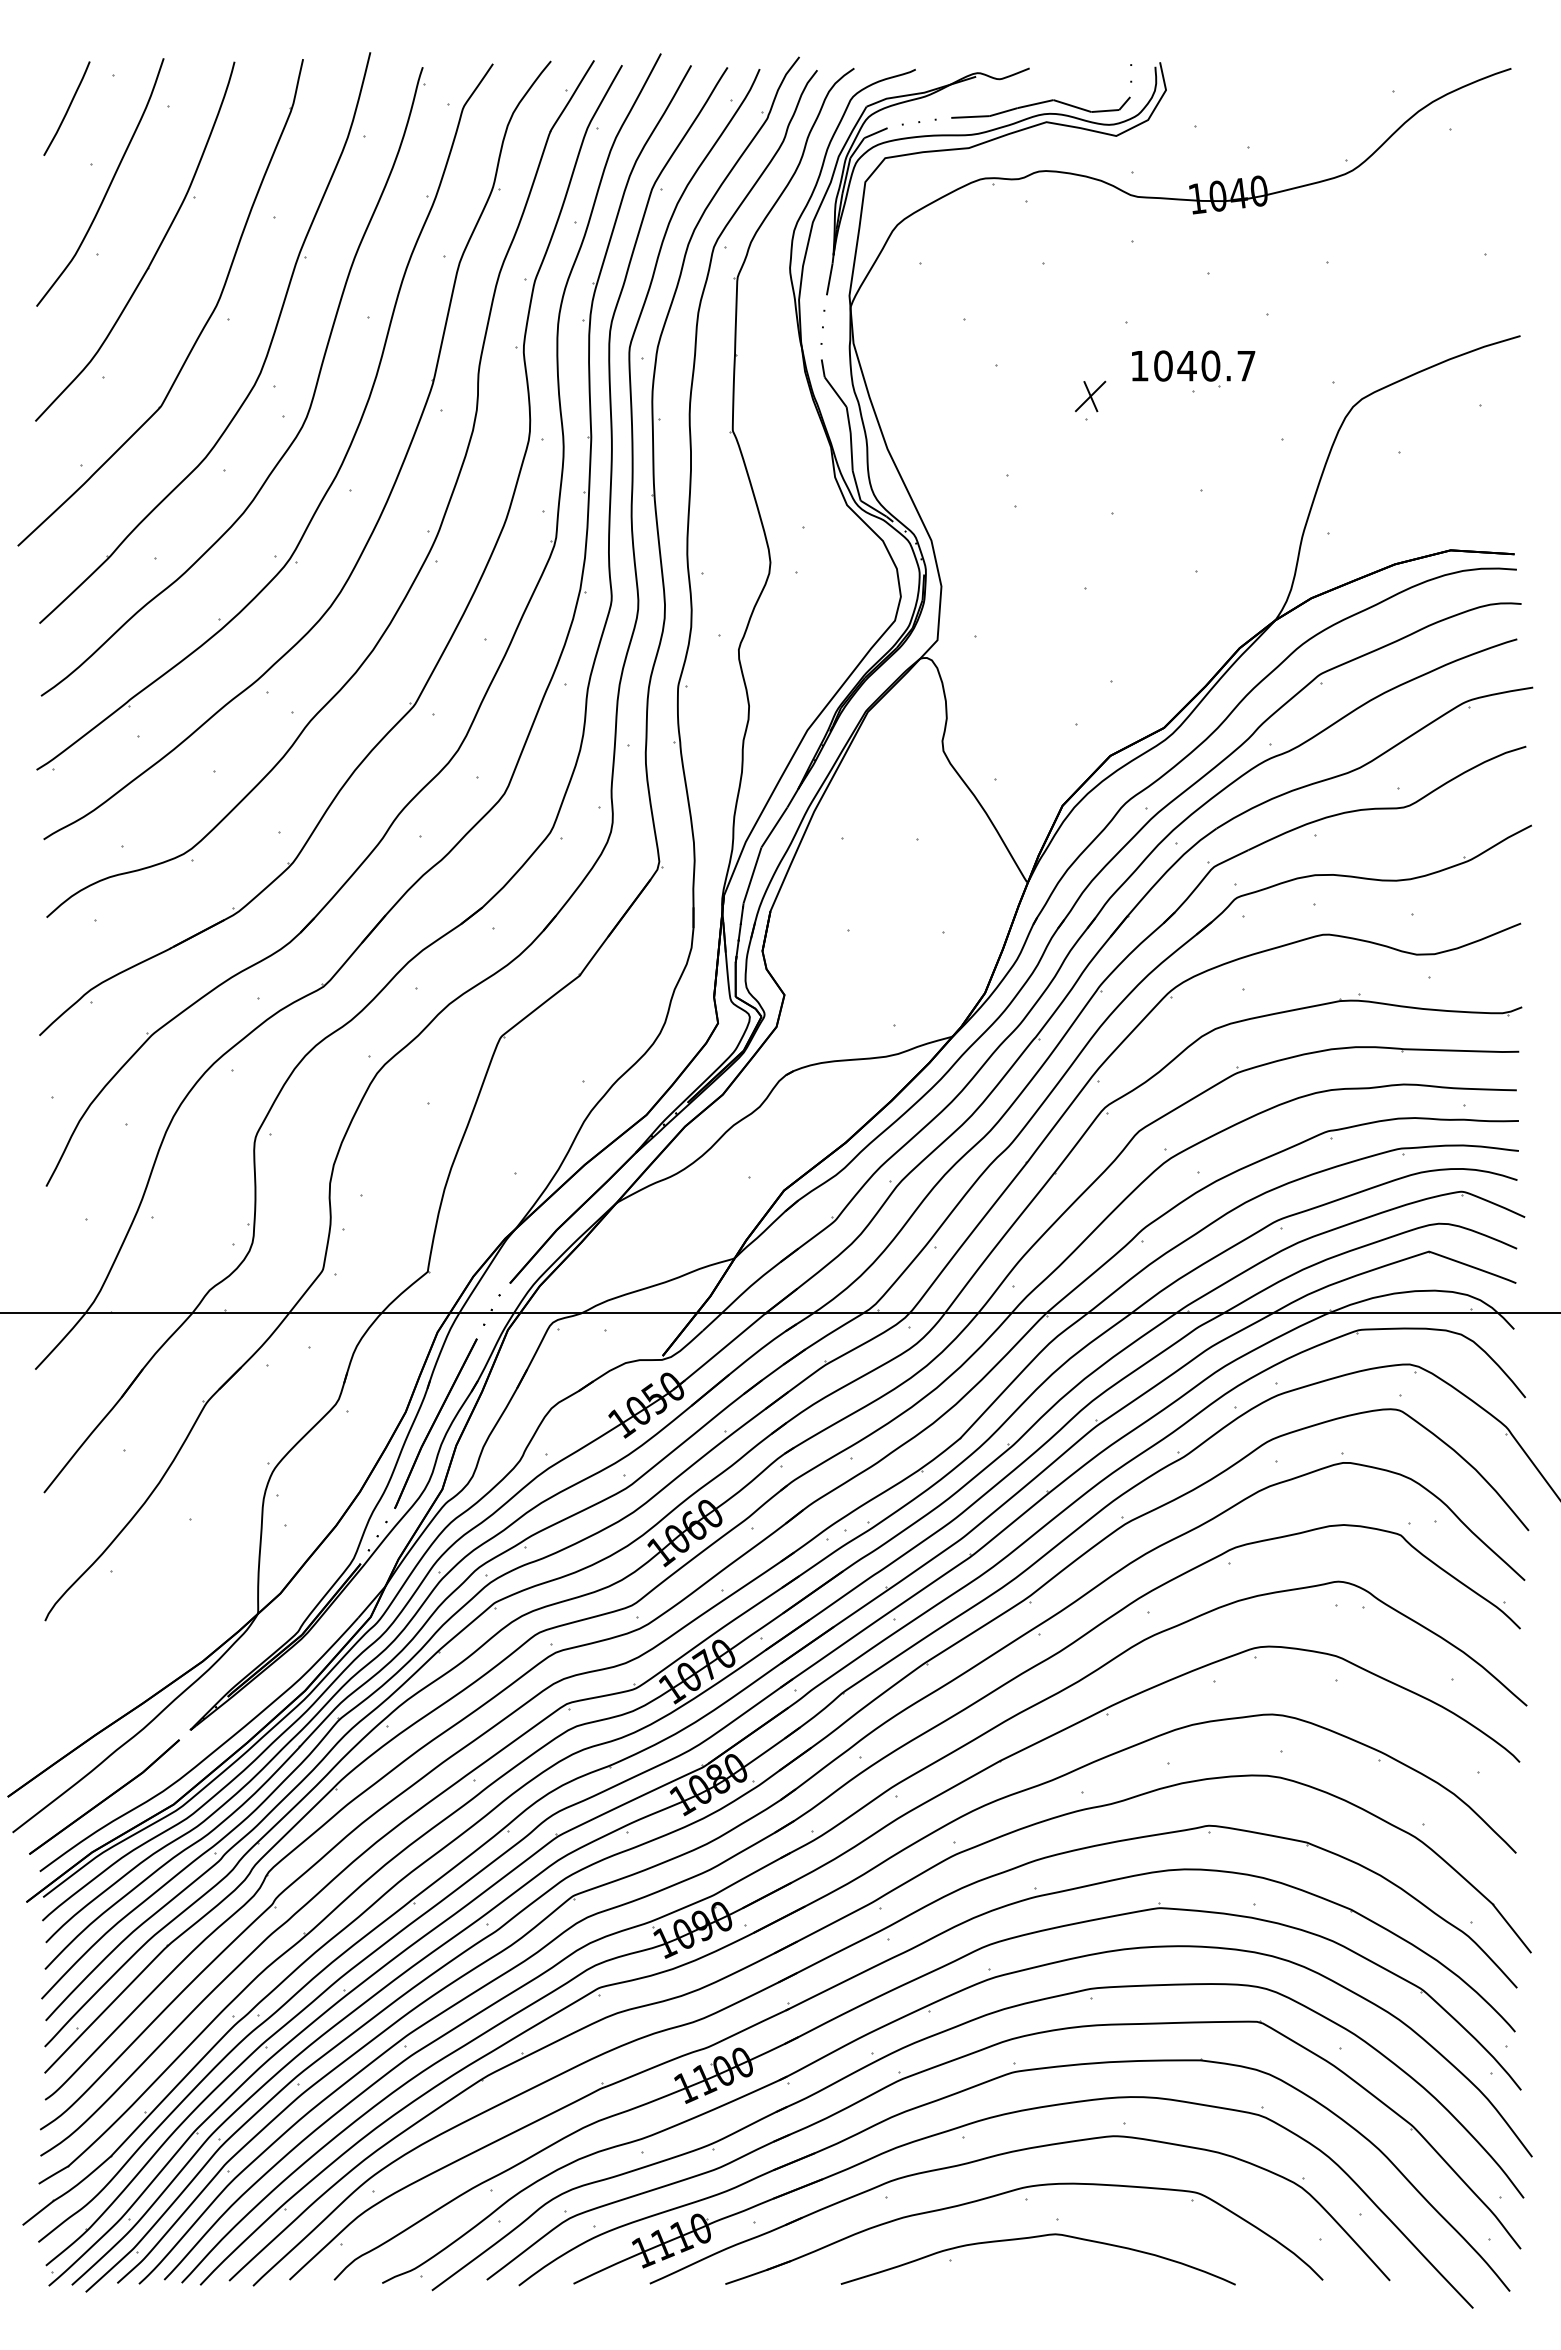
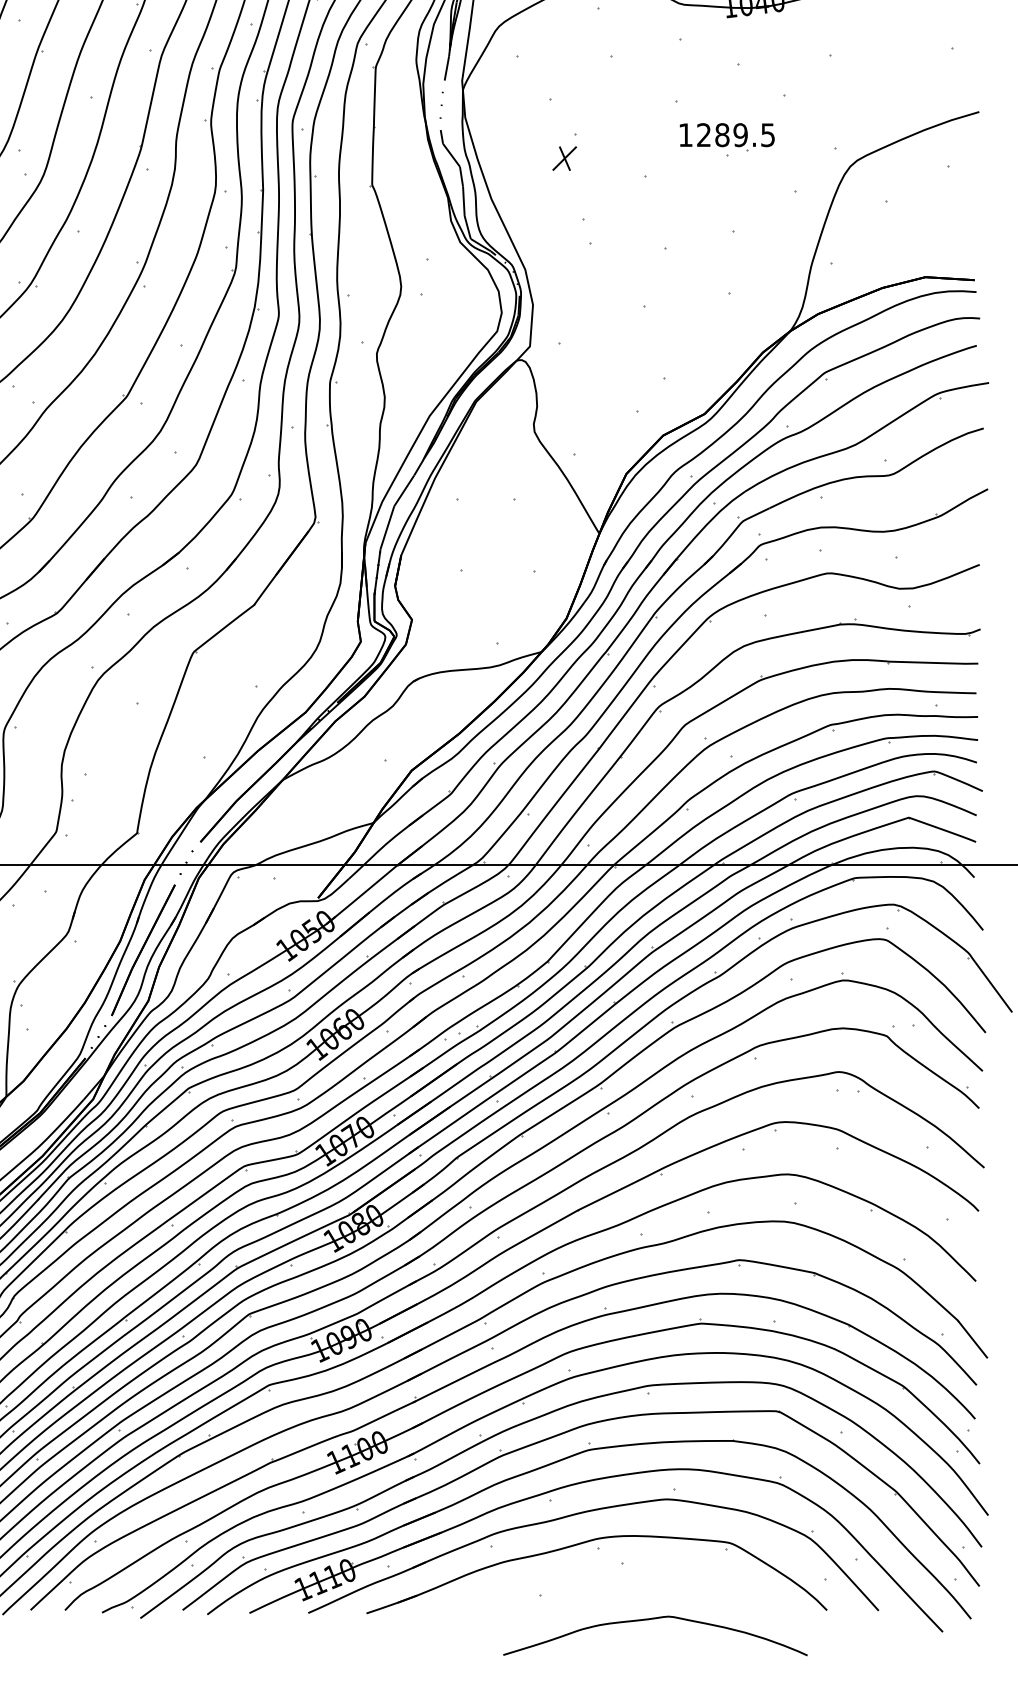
text: (1204, 365) -> (735, 134), 1040.7 -> 1289.5
part: (1090, 396) -> (564, 158), moved
curve: (1032, 2238) -> (650, 1619), moved

